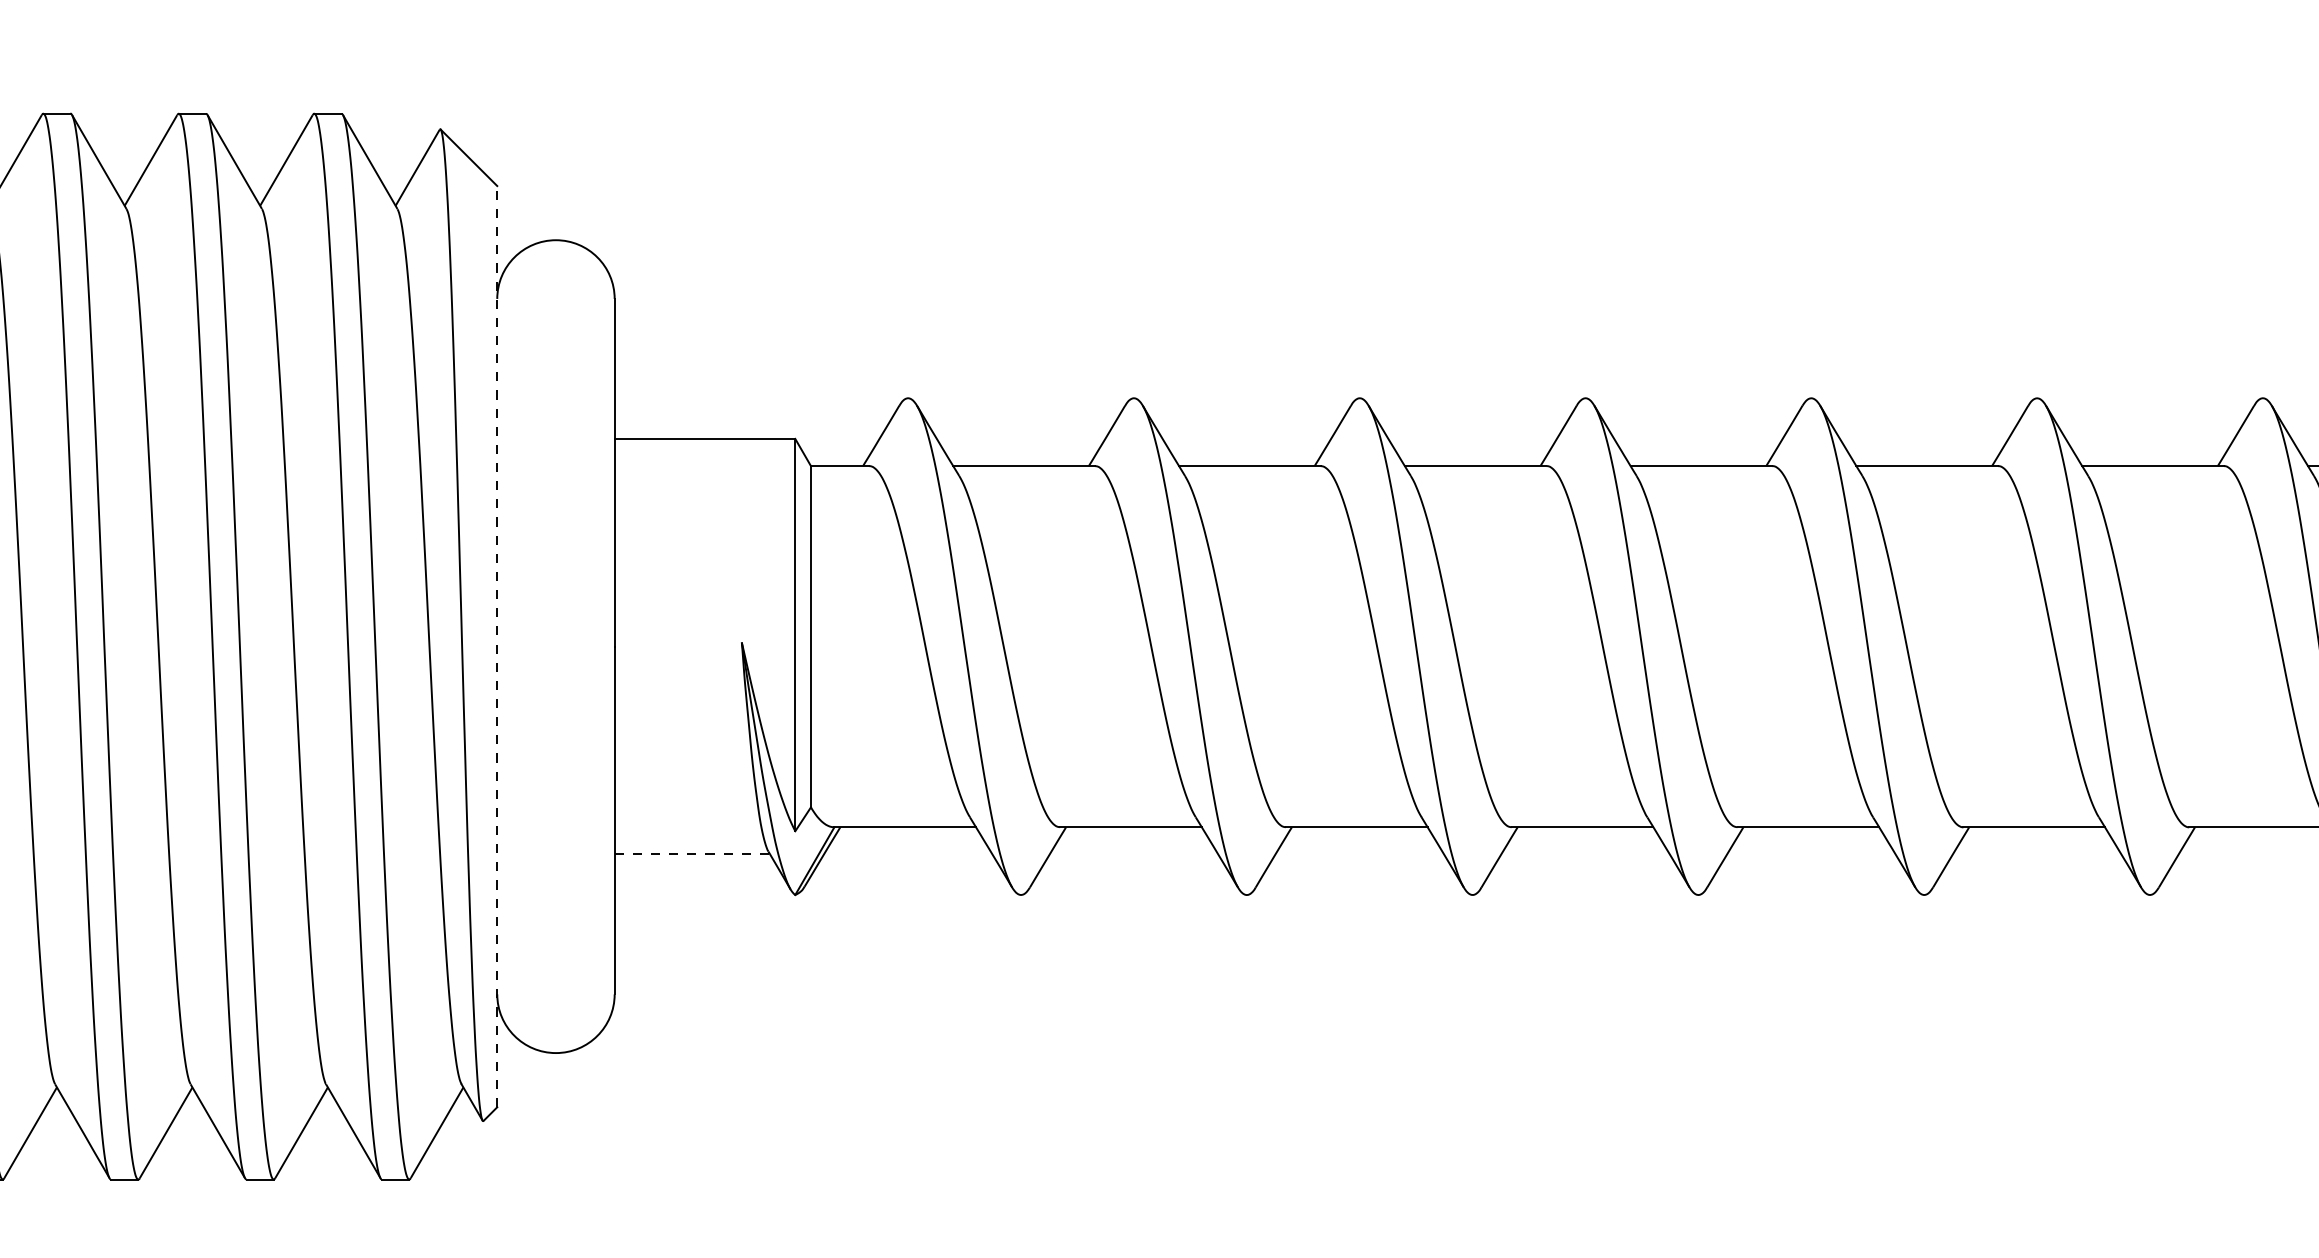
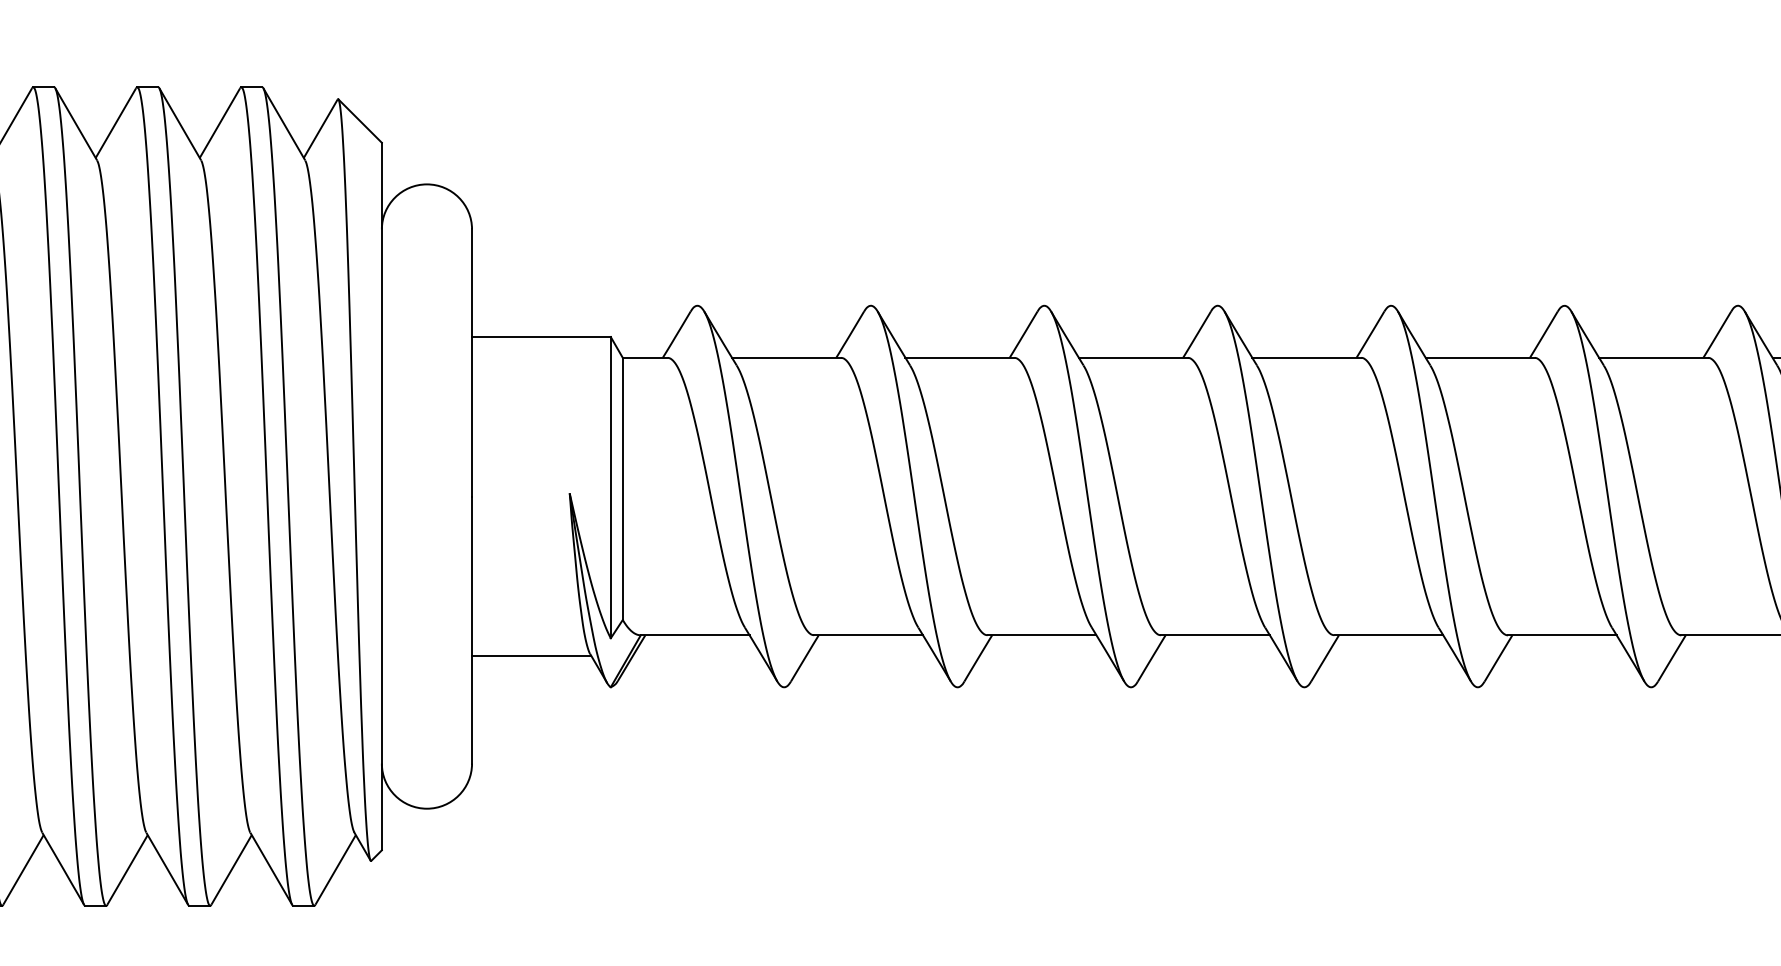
line: (496, 646) -> (381, 496), dashed -> solid
line: (692, 854) -> (531, 656), dashed -> solid

